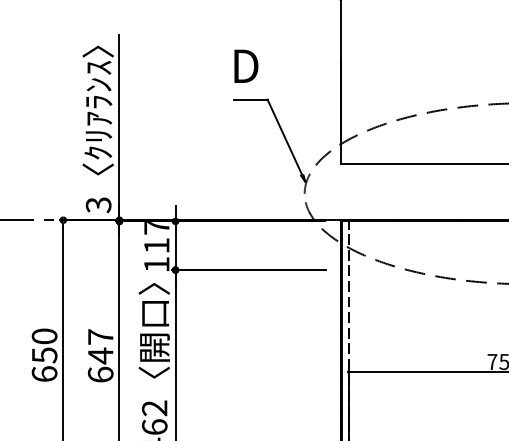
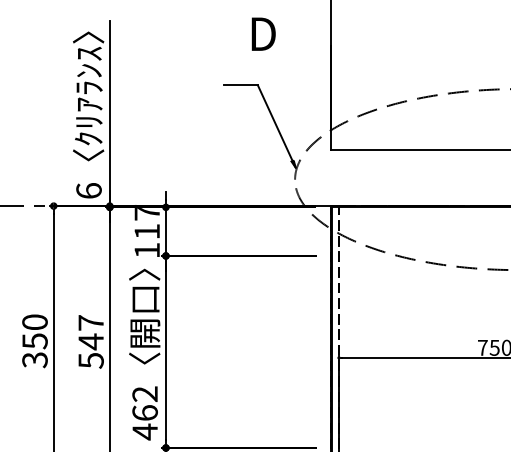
text: (246, 65) -> (263, 33), moved
text: (98, 205) -> (88, 191), 3 -> 6
text: (44, 374) -> (34, 360), 650 -> 350
text: (100, 374) -> (90, 360), 647 -> 547

